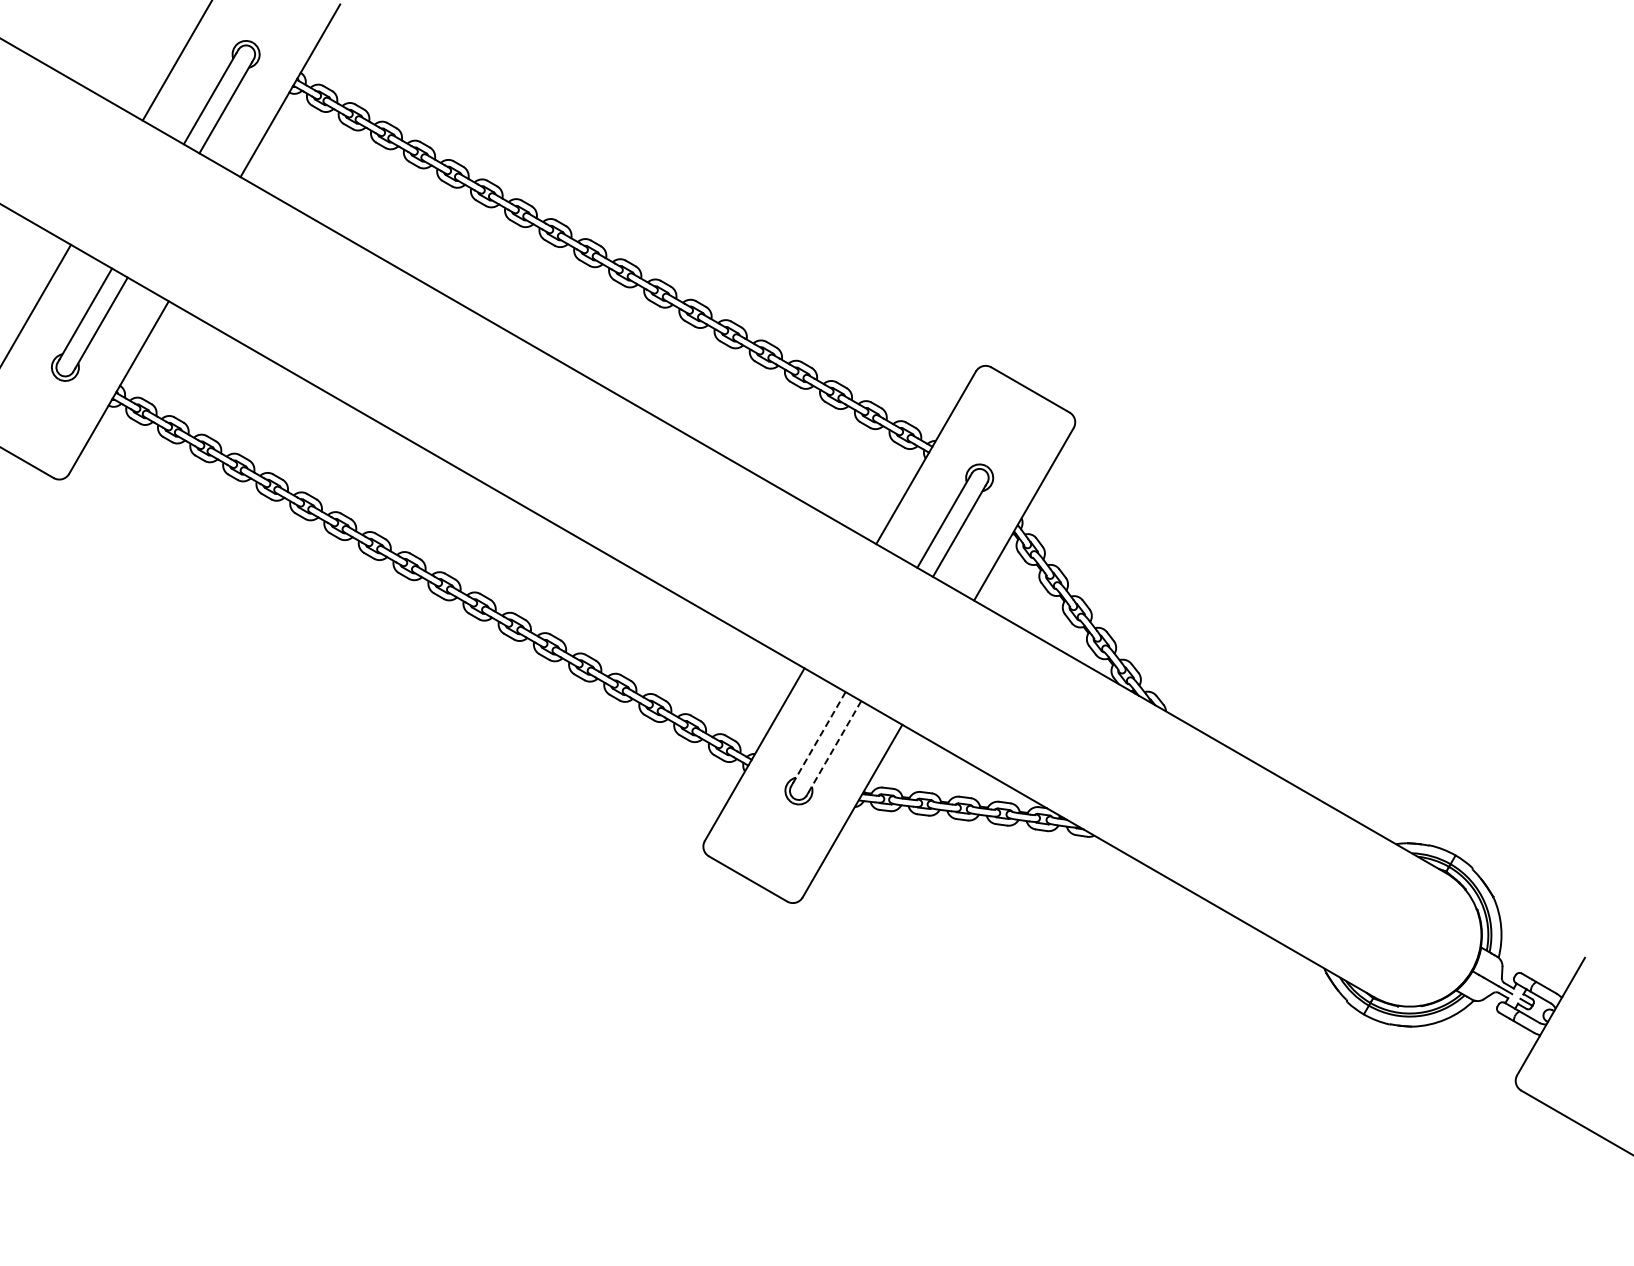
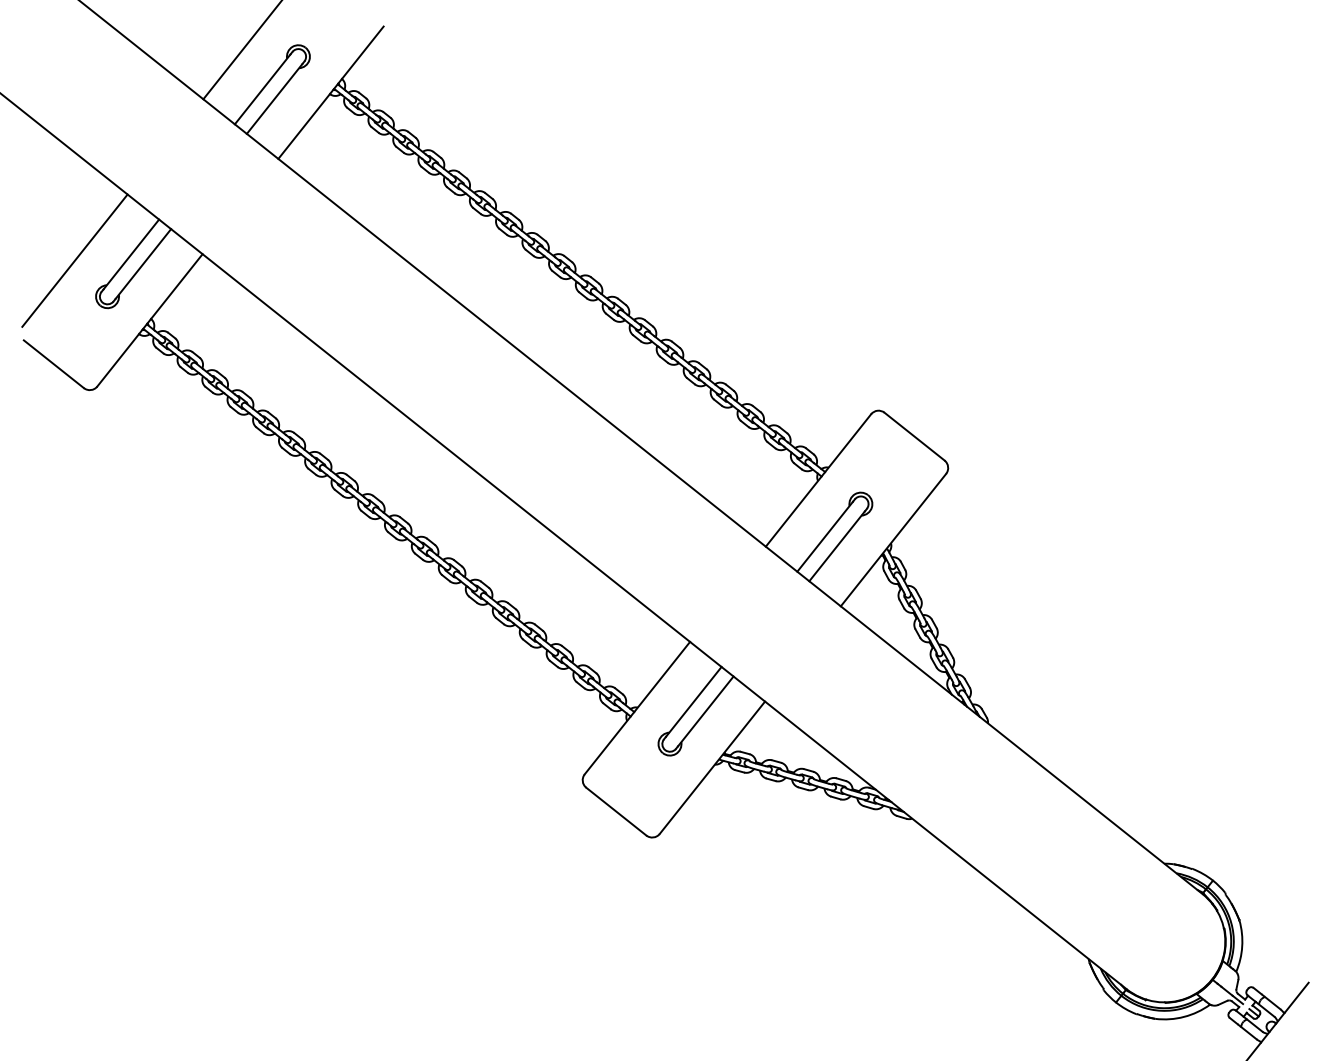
line: (819, 737) -> (693, 701), dashed -> solid
line: (834, 746) -> (705, 711), dashed -> solid

